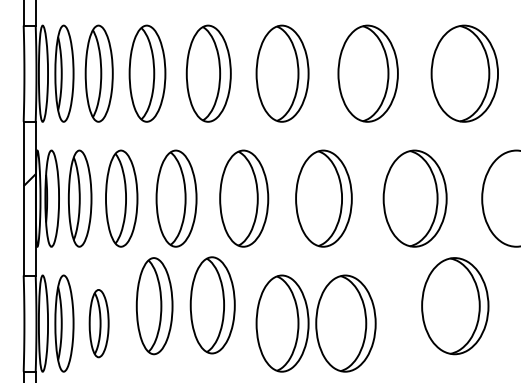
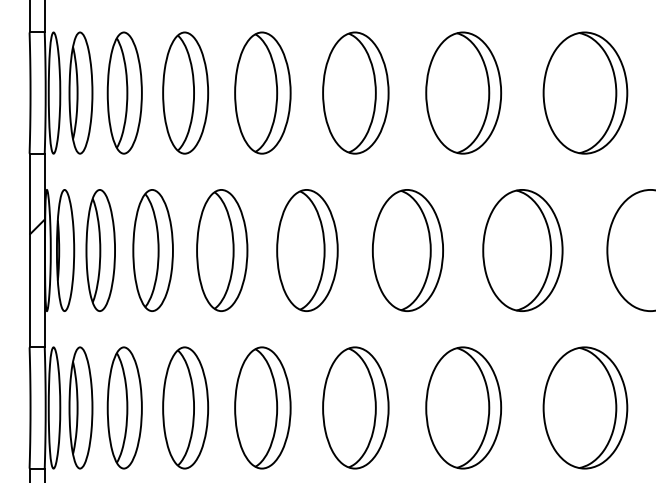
part: (212, 304) -> (262, 407), moved
part: (154, 305) -> (185, 407), moved
part: (455, 305) -> (585, 407), moved
part: (99, 323) -> (124, 407), size x1.43
part: (345, 323) -> (463, 407), moved

